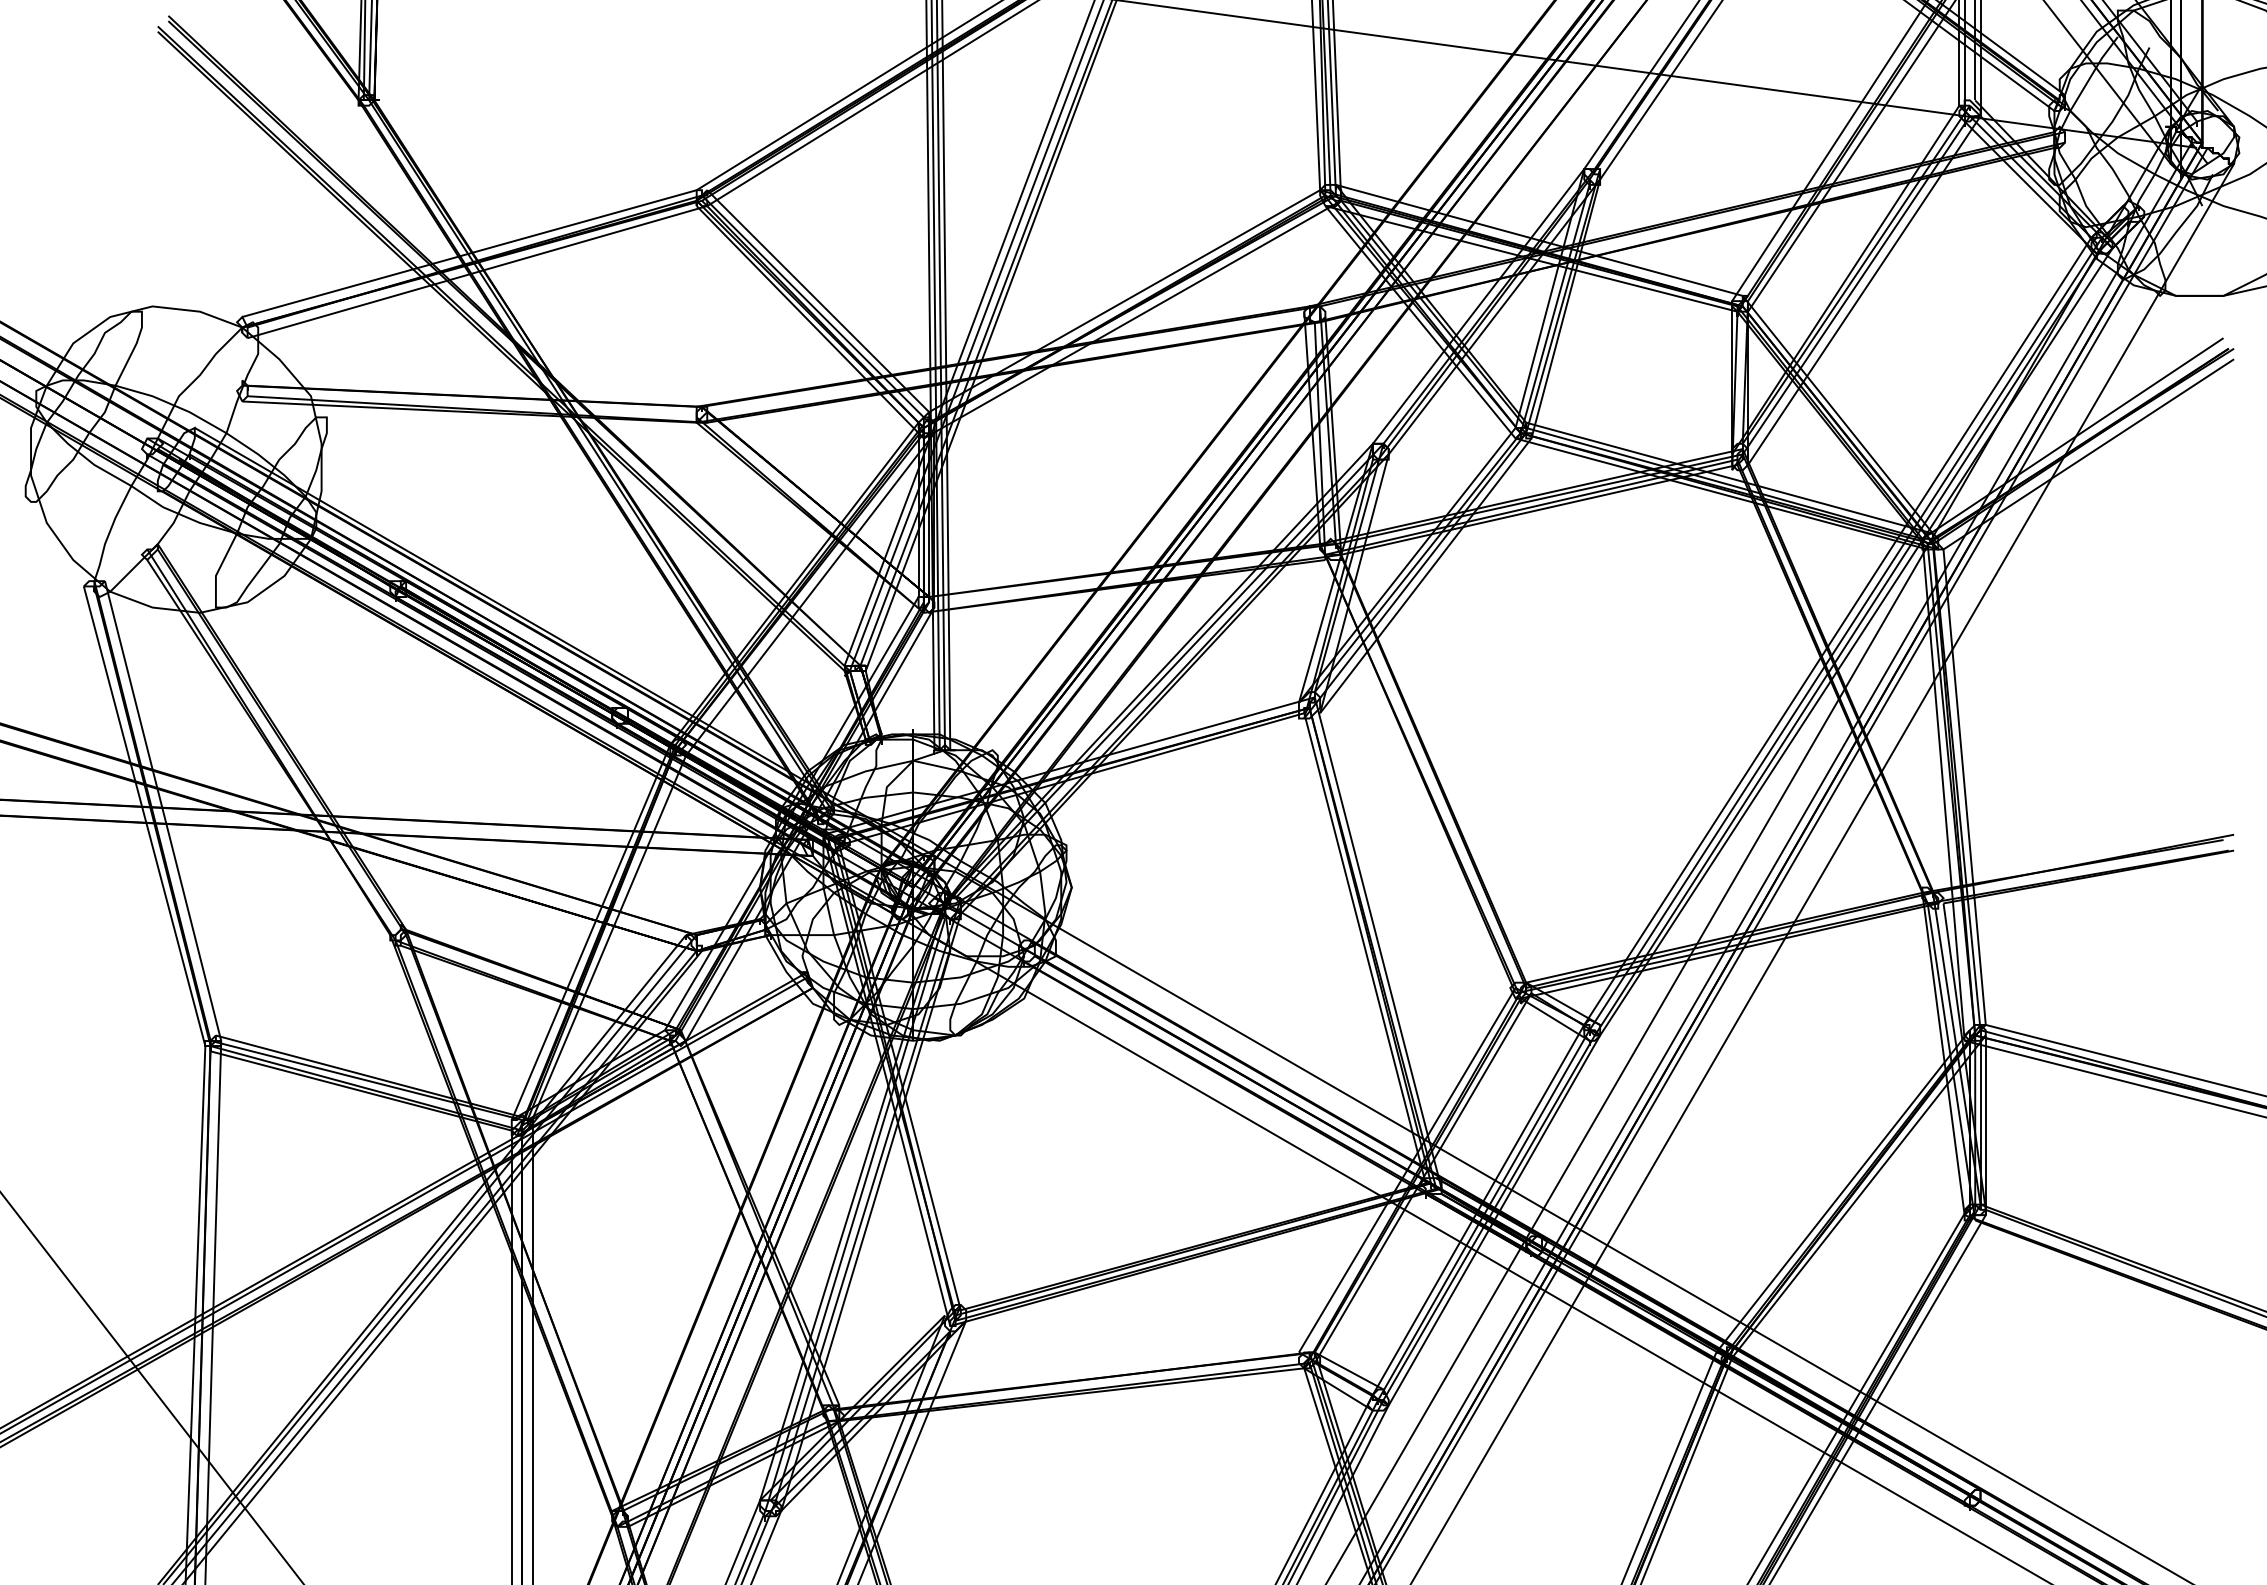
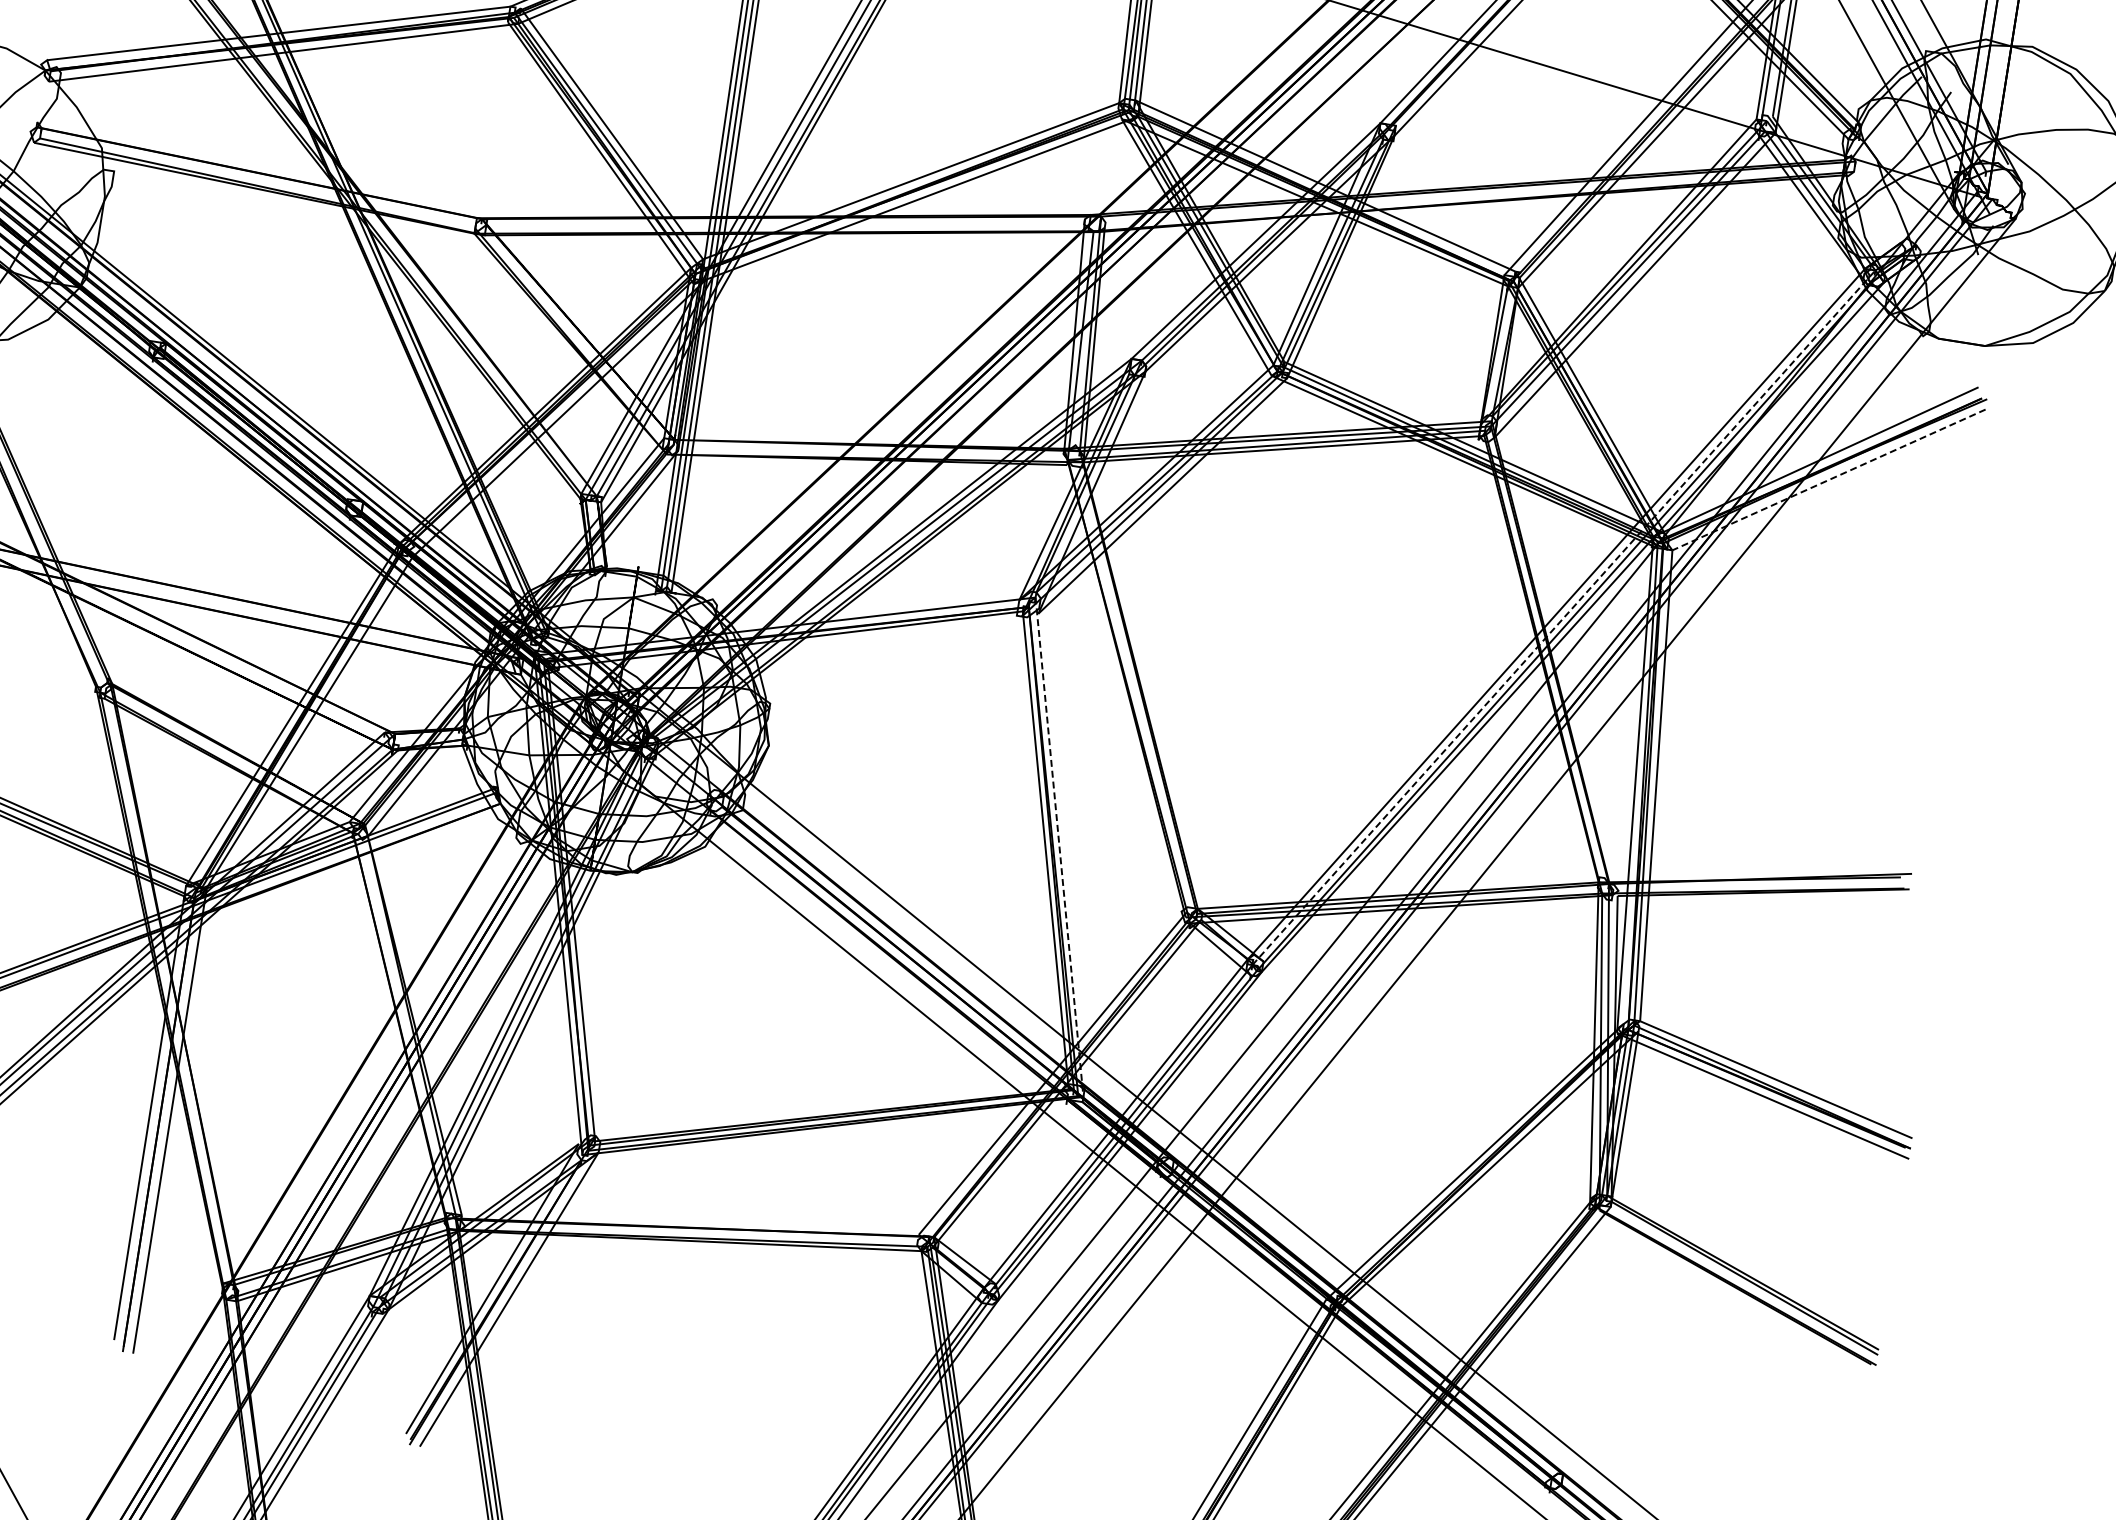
line: (2088, 454) -> (1828, 480), solid -> dashed
line: (1845, 634) -> (1563, 618), solid -> dashed
line: (1378, 943) -> (1059, 847), solid -> dashed

